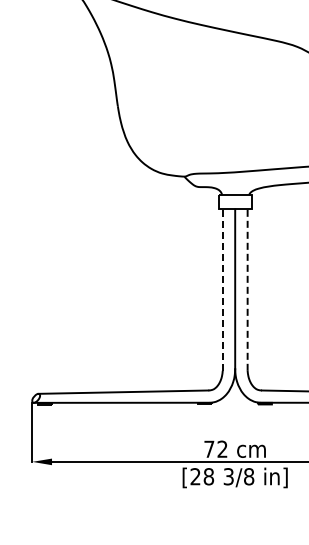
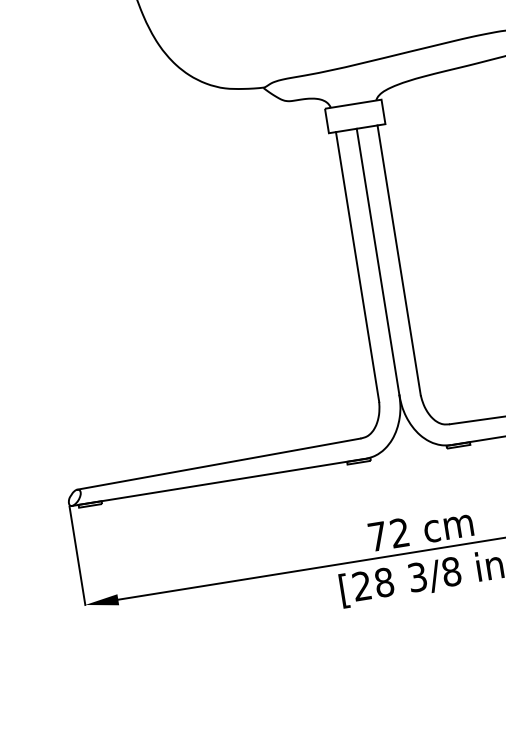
line: (222, 290) -> (357, 267), dashed -> solid
line: (247, 290) -> (399, 261), dashed -> solid

